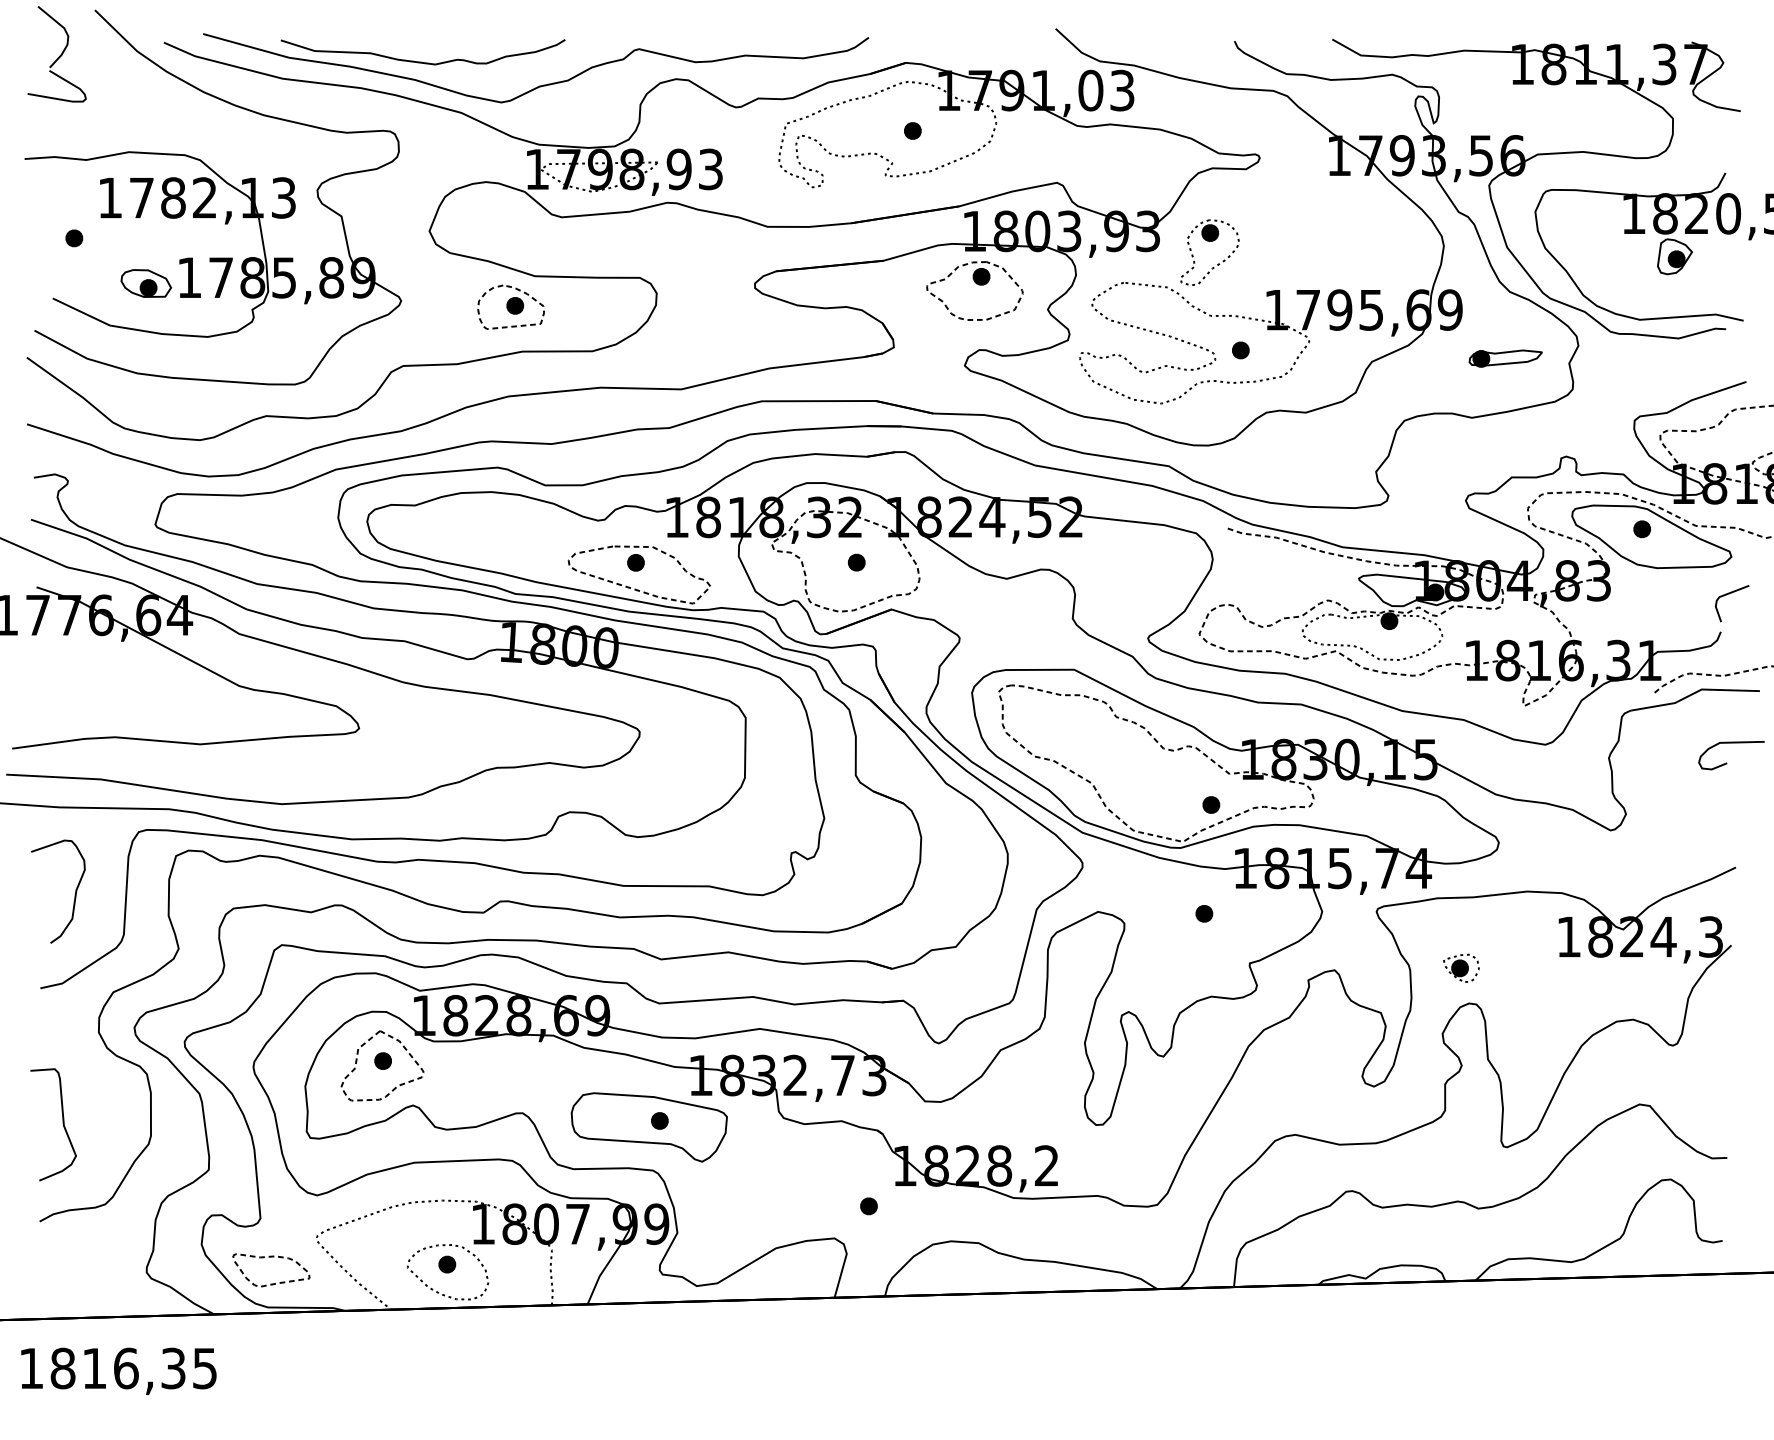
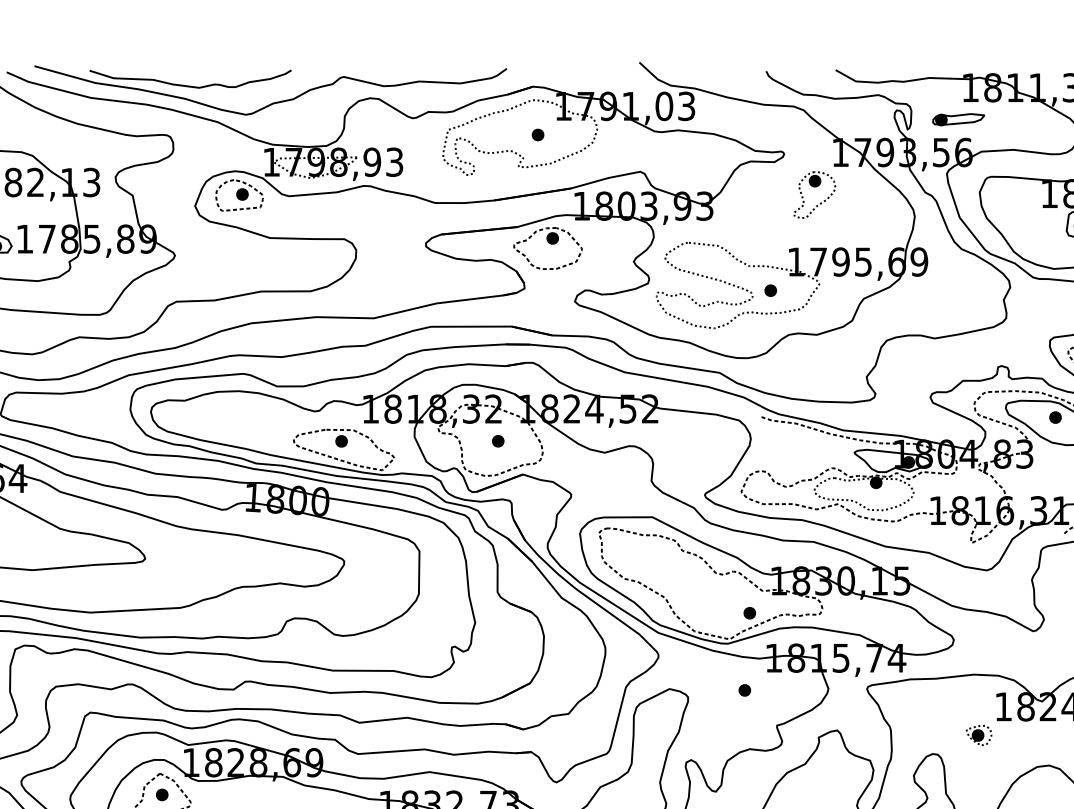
part: (1209, 241) -> (814, 187), moved
part: (976, 284) -> (549, 243), moved
part: (510, 306) -> (239, 194), moved
part: (1505, 358) -> (958, 119), moved
part: (1461, 967) -> (979, 734), moved

